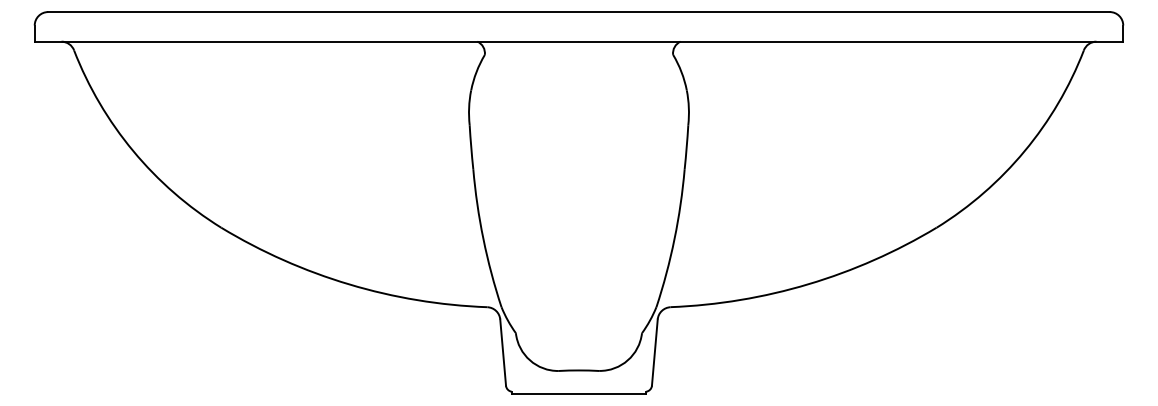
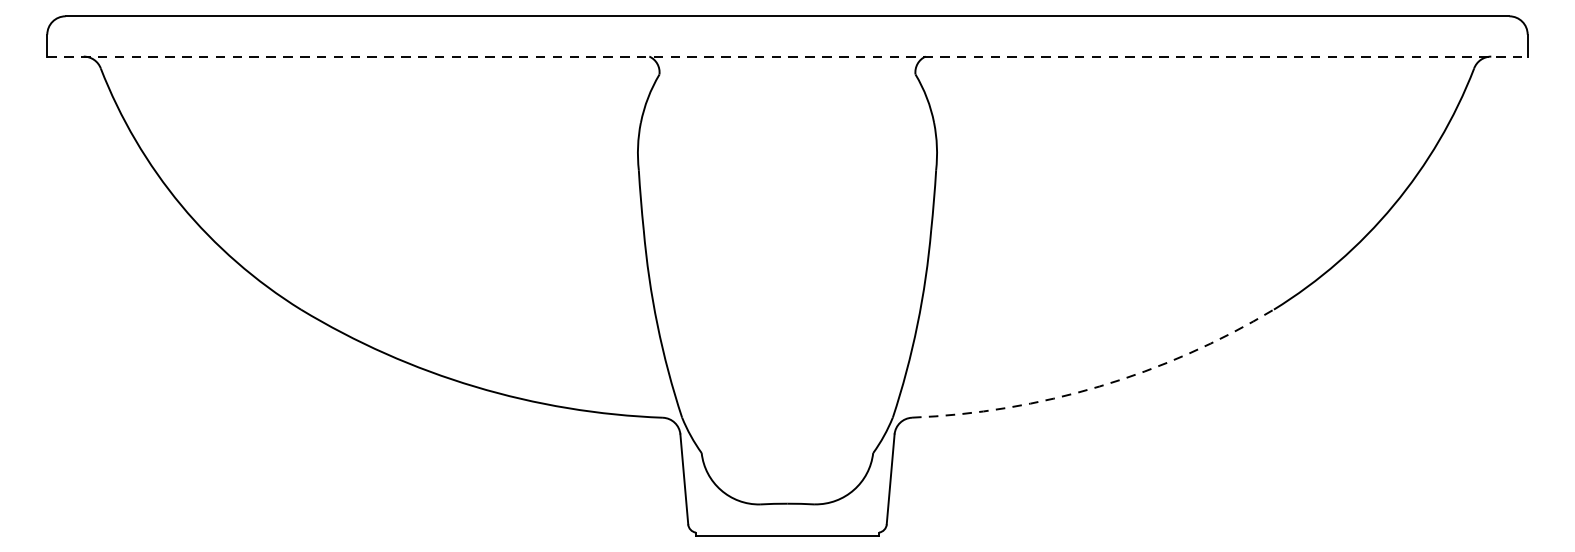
line: (579, 41) -> (788, 56), solid -> dashed
arc: (808, 284) -> (1099, 386), solid -> dashed

